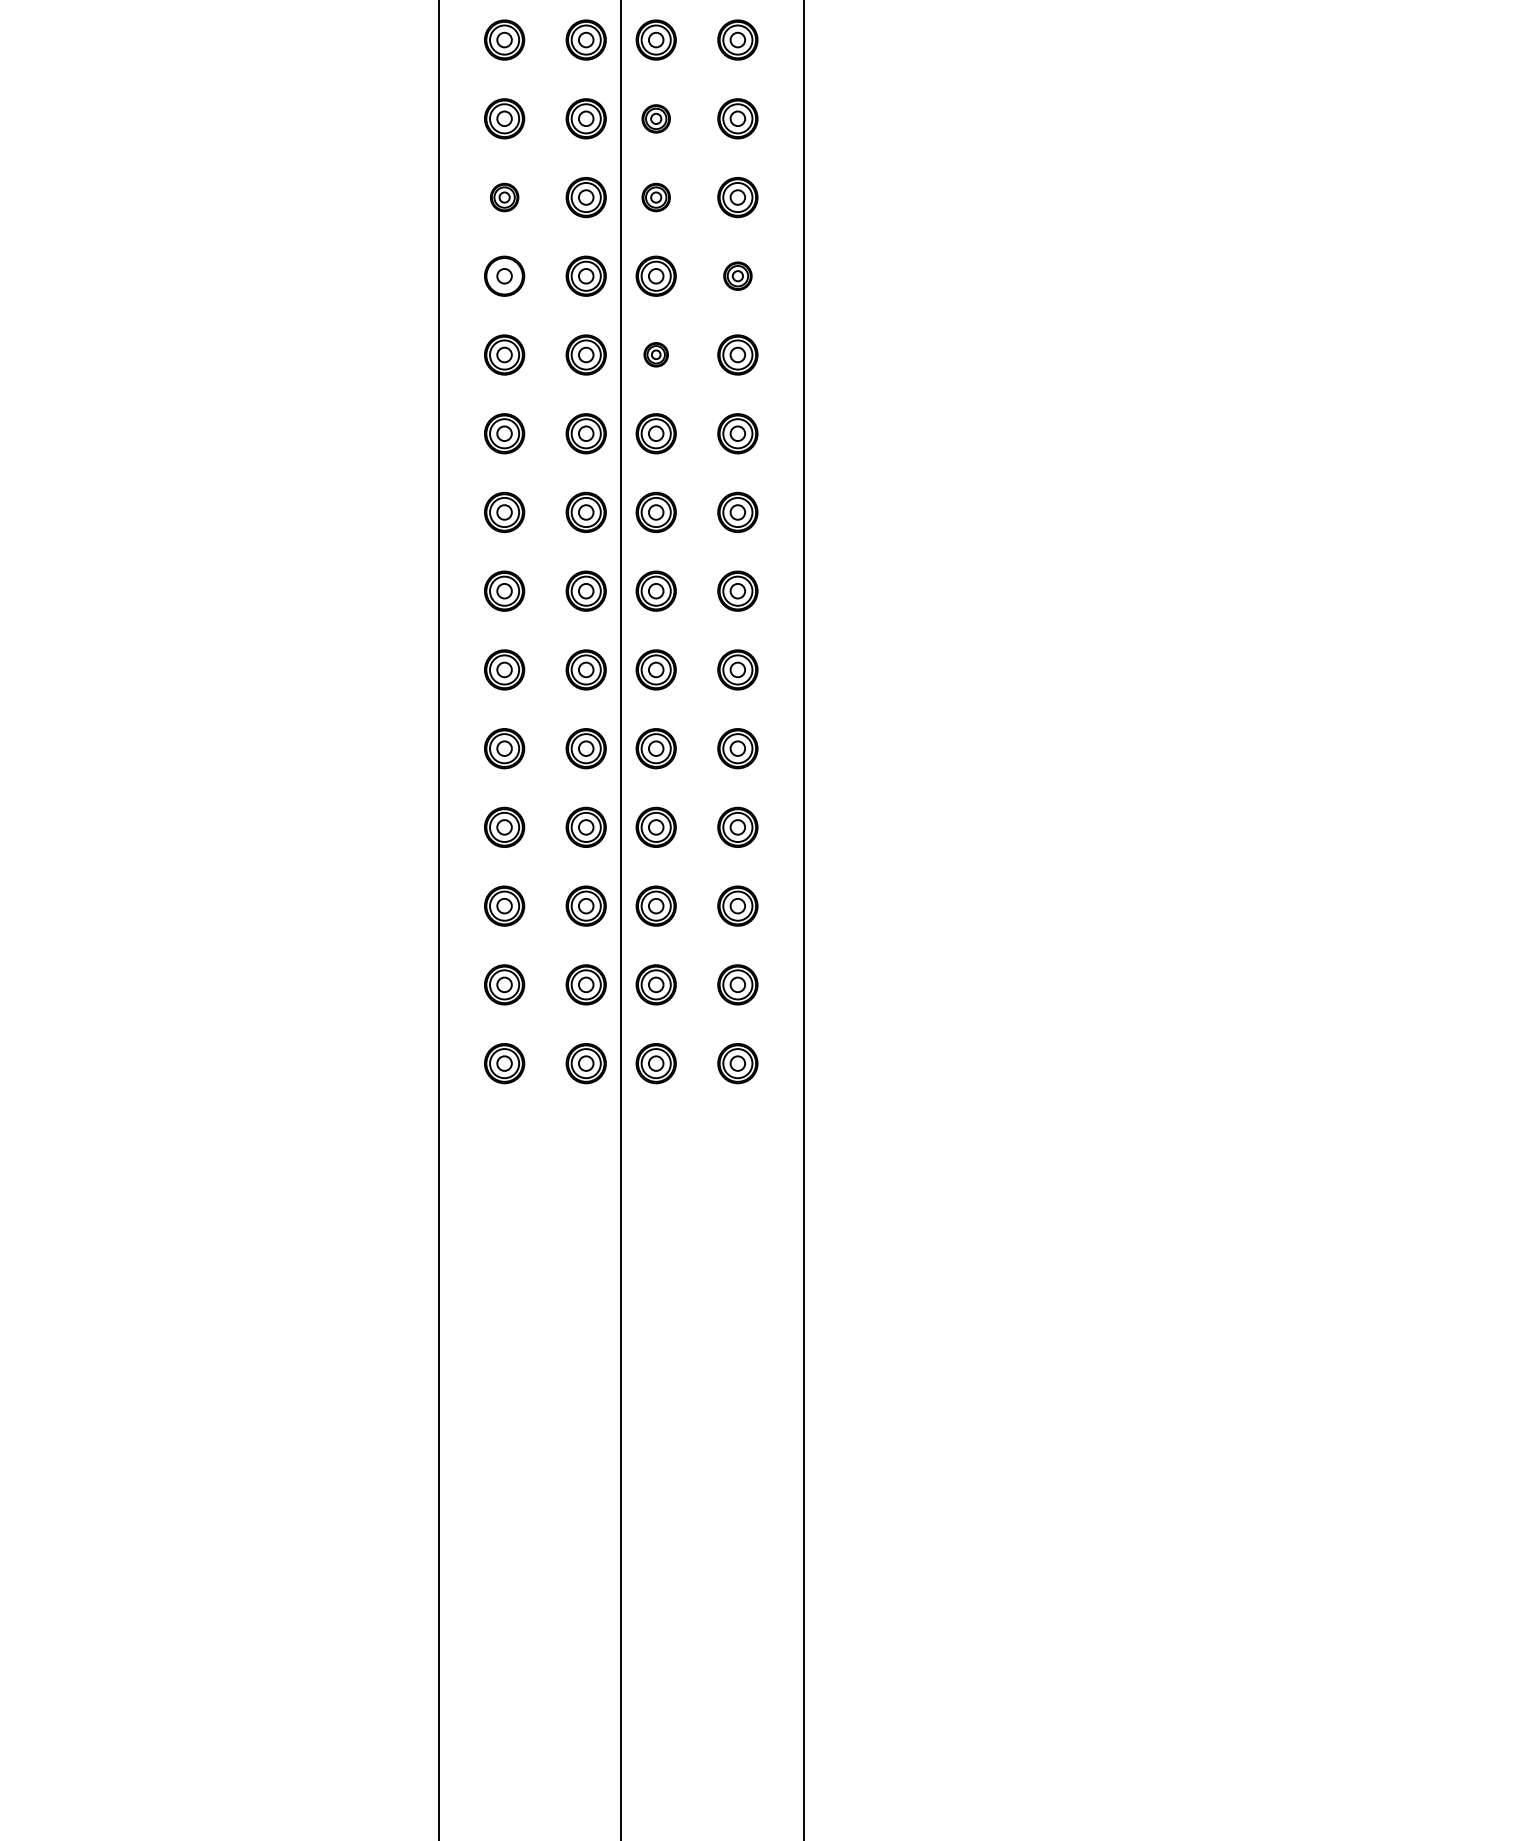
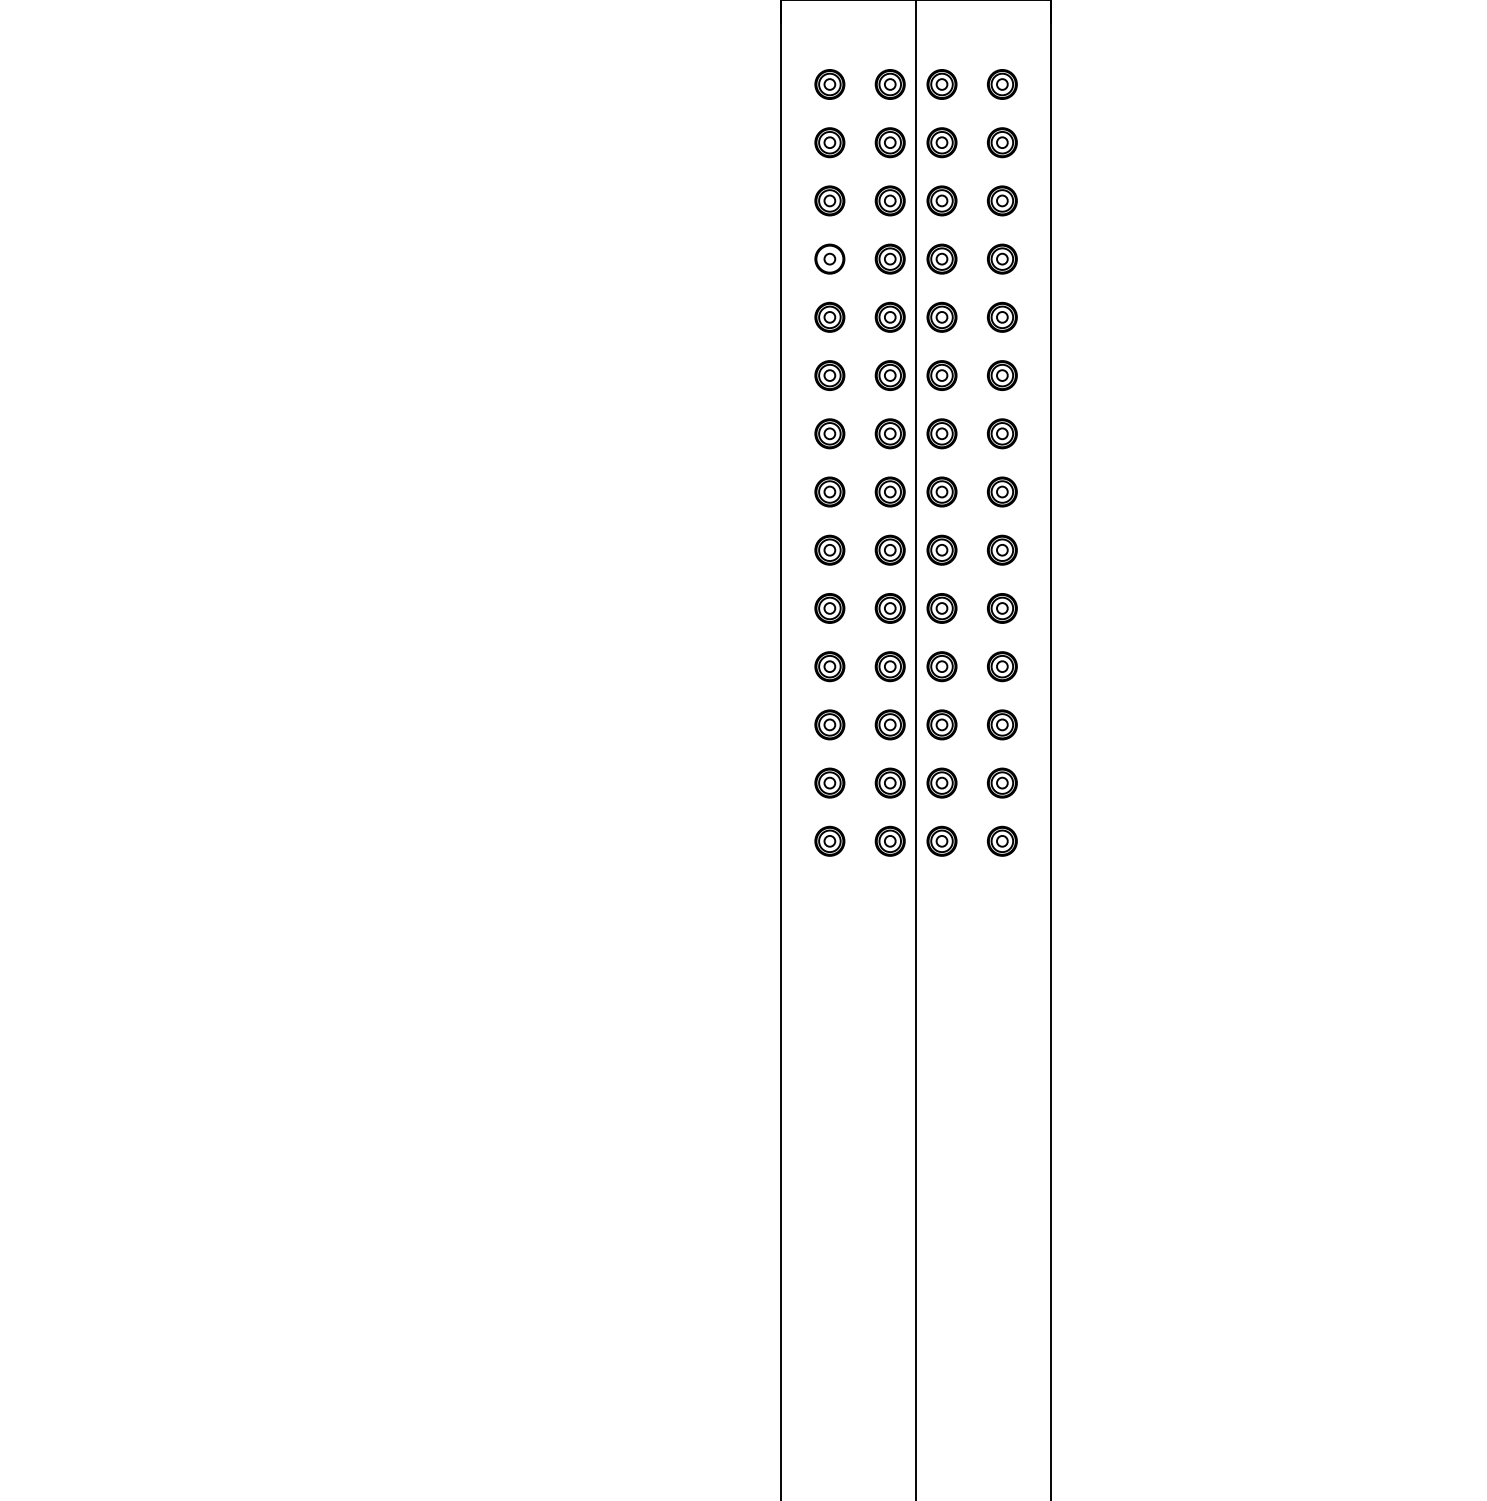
part: (655, 118) -> (941, 142), size x1.43
part: (504, 196) -> (829, 200), size x1.43
part: (655, 196) -> (941, 200), size x1.43
part: (738, 275) -> (1002, 258), size x1.43
part: (655, 353) -> (941, 316), size x1.67

